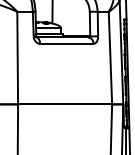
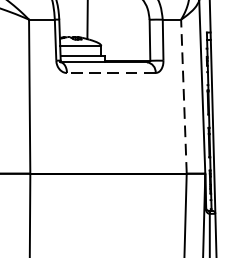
line: (66, 43) -> (110, 72), solid -> dashed
line: (110, 57) -> (184, 95), solid -> dashed

